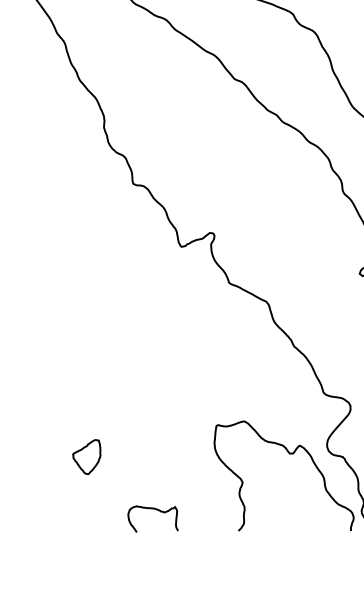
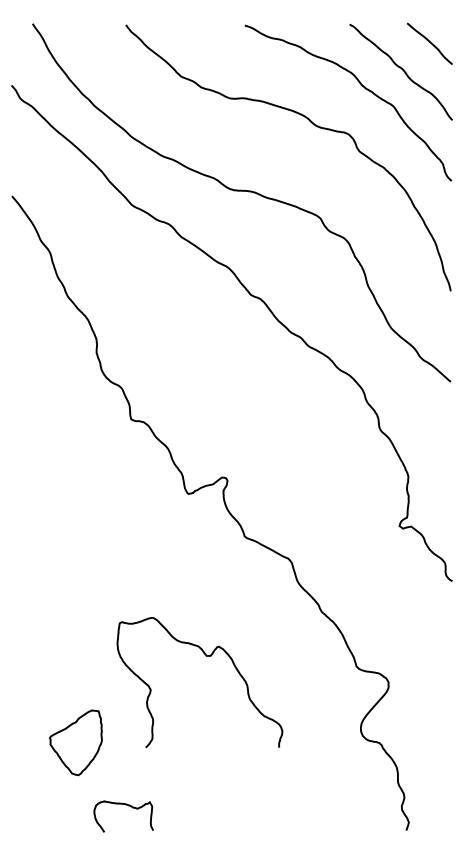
curve: (288, 454) -> (205, 656), moved
part: (87, 457) -> (76, 743), size x1.6
curve: (154, 509) -> (125, 805), moved

